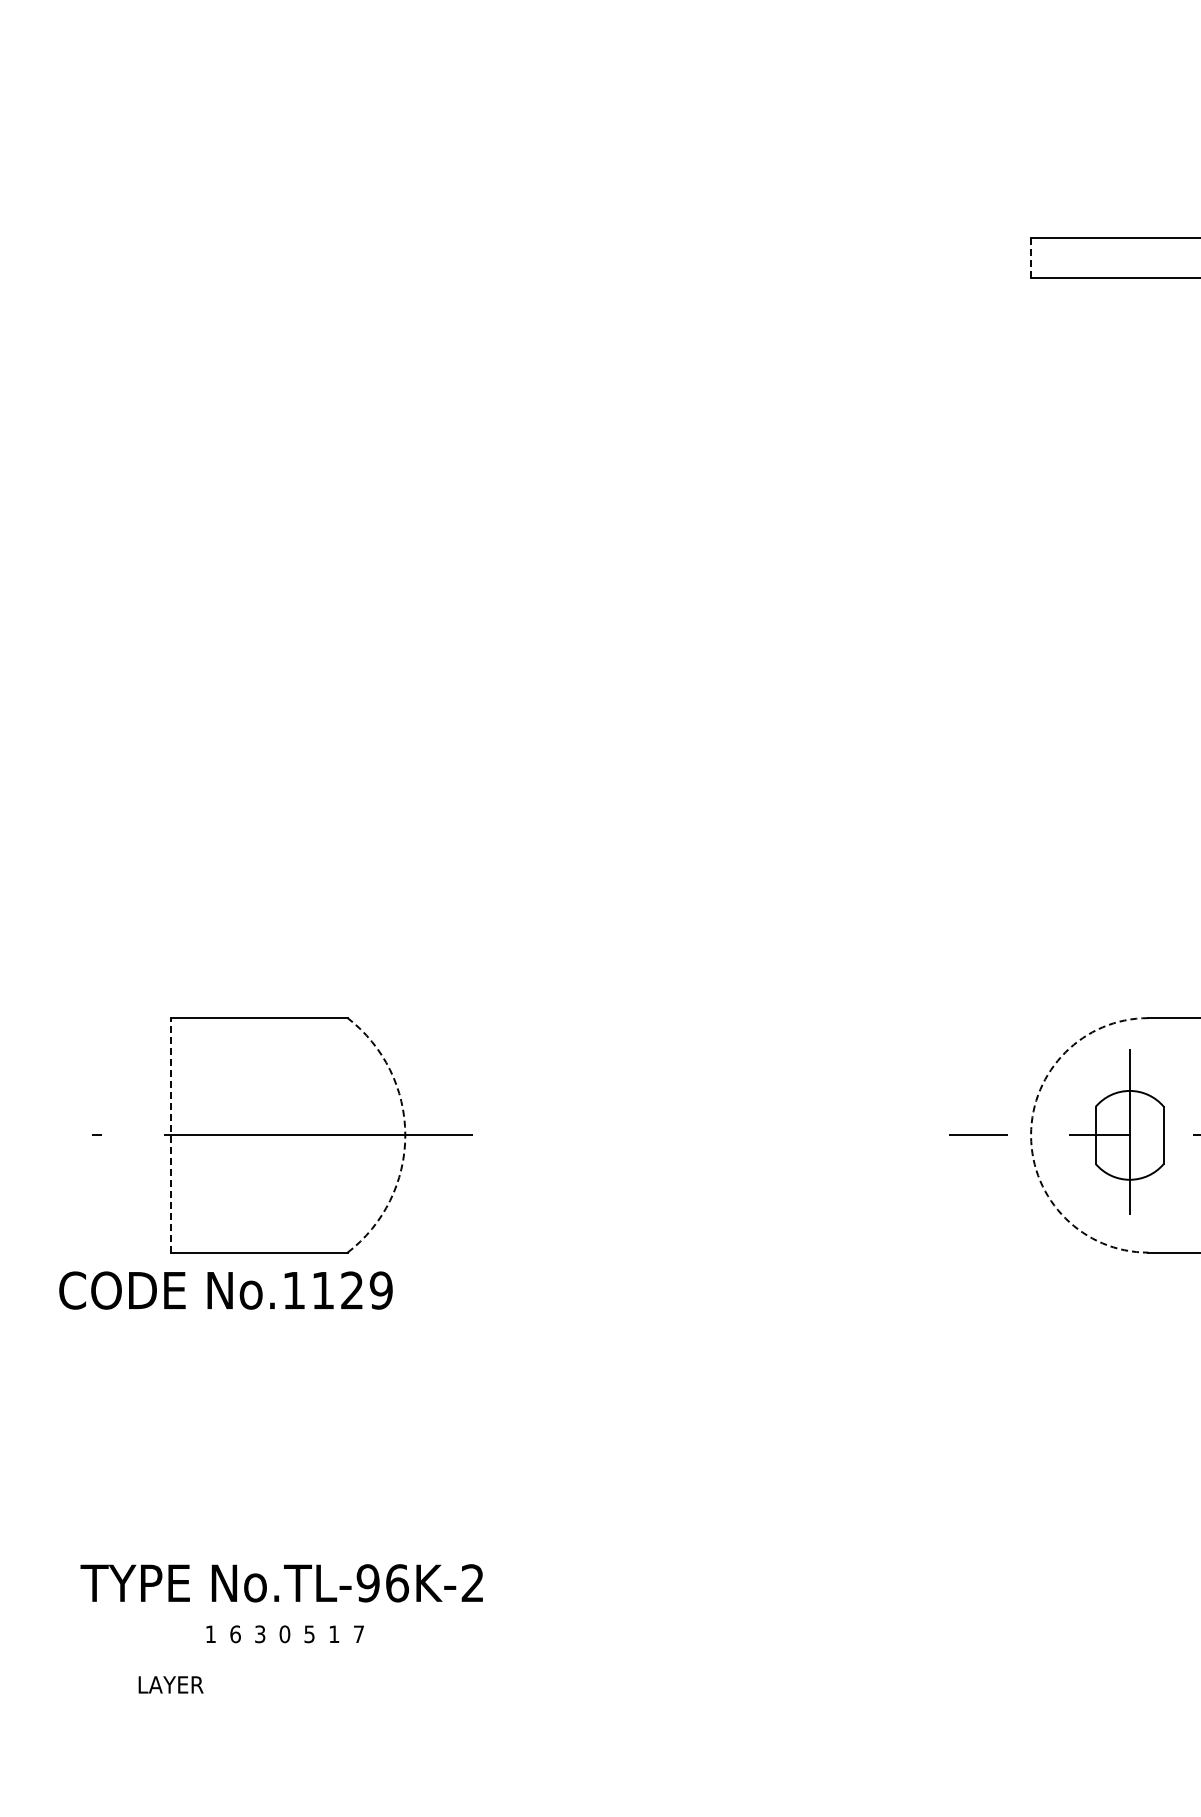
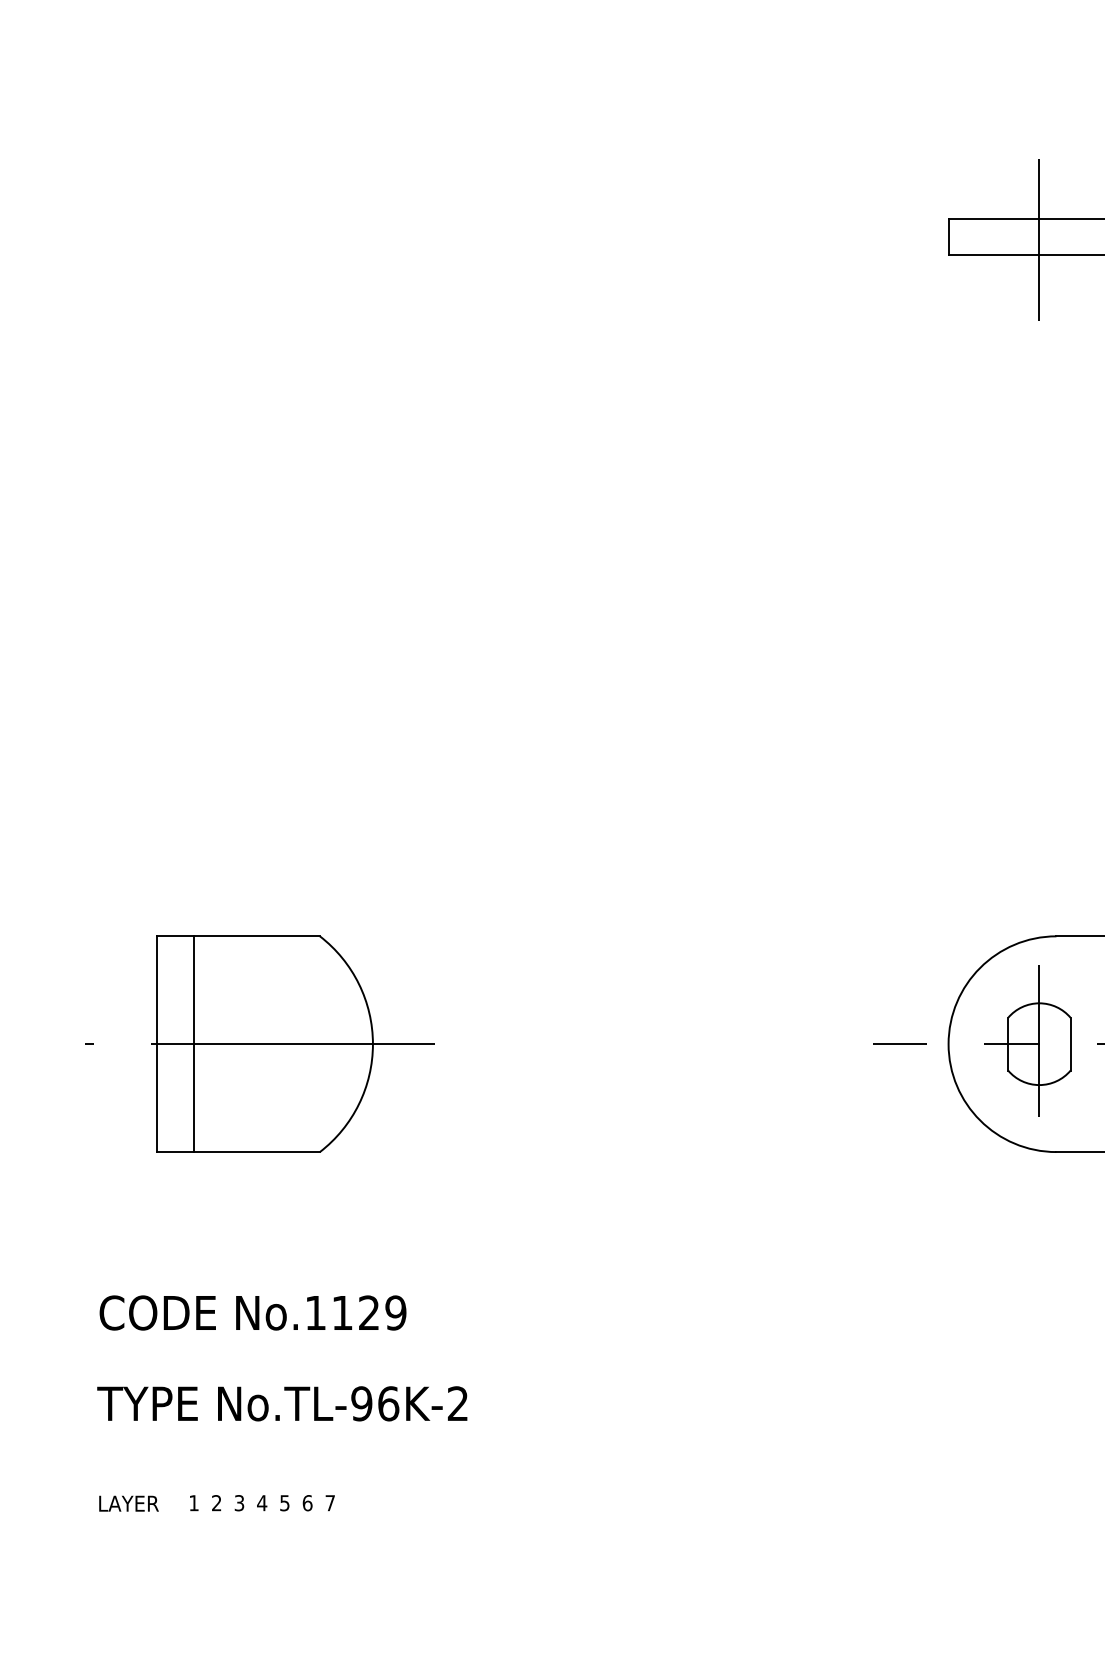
line: (1031, 257) -> (948, 236), dashed -> solid
line: (1129, 261) -> (1039, 240), added
line: (170, 1134) -> (156, 1043), dashed -> solid
line: (210, 1135) -> (193, 1044), added
arc: (405, 1135) -> (373, 1044), dashed -> solid
arc: (1031, 1135) -> (948, 1044), dashed -> solid
text: (225, 1290) -> (252, 1312), moved
text: (281, 1583) -> (282, 1403), moved
text: (235, 1634) -> (216, 1503), 6 -> 2
text: (284, 1634) -> (261, 1503), 0 -> 4
text: (334, 1634) -> (307, 1503), 1 -> 6
text: (170, 1684) -> (128, 1503), moved

